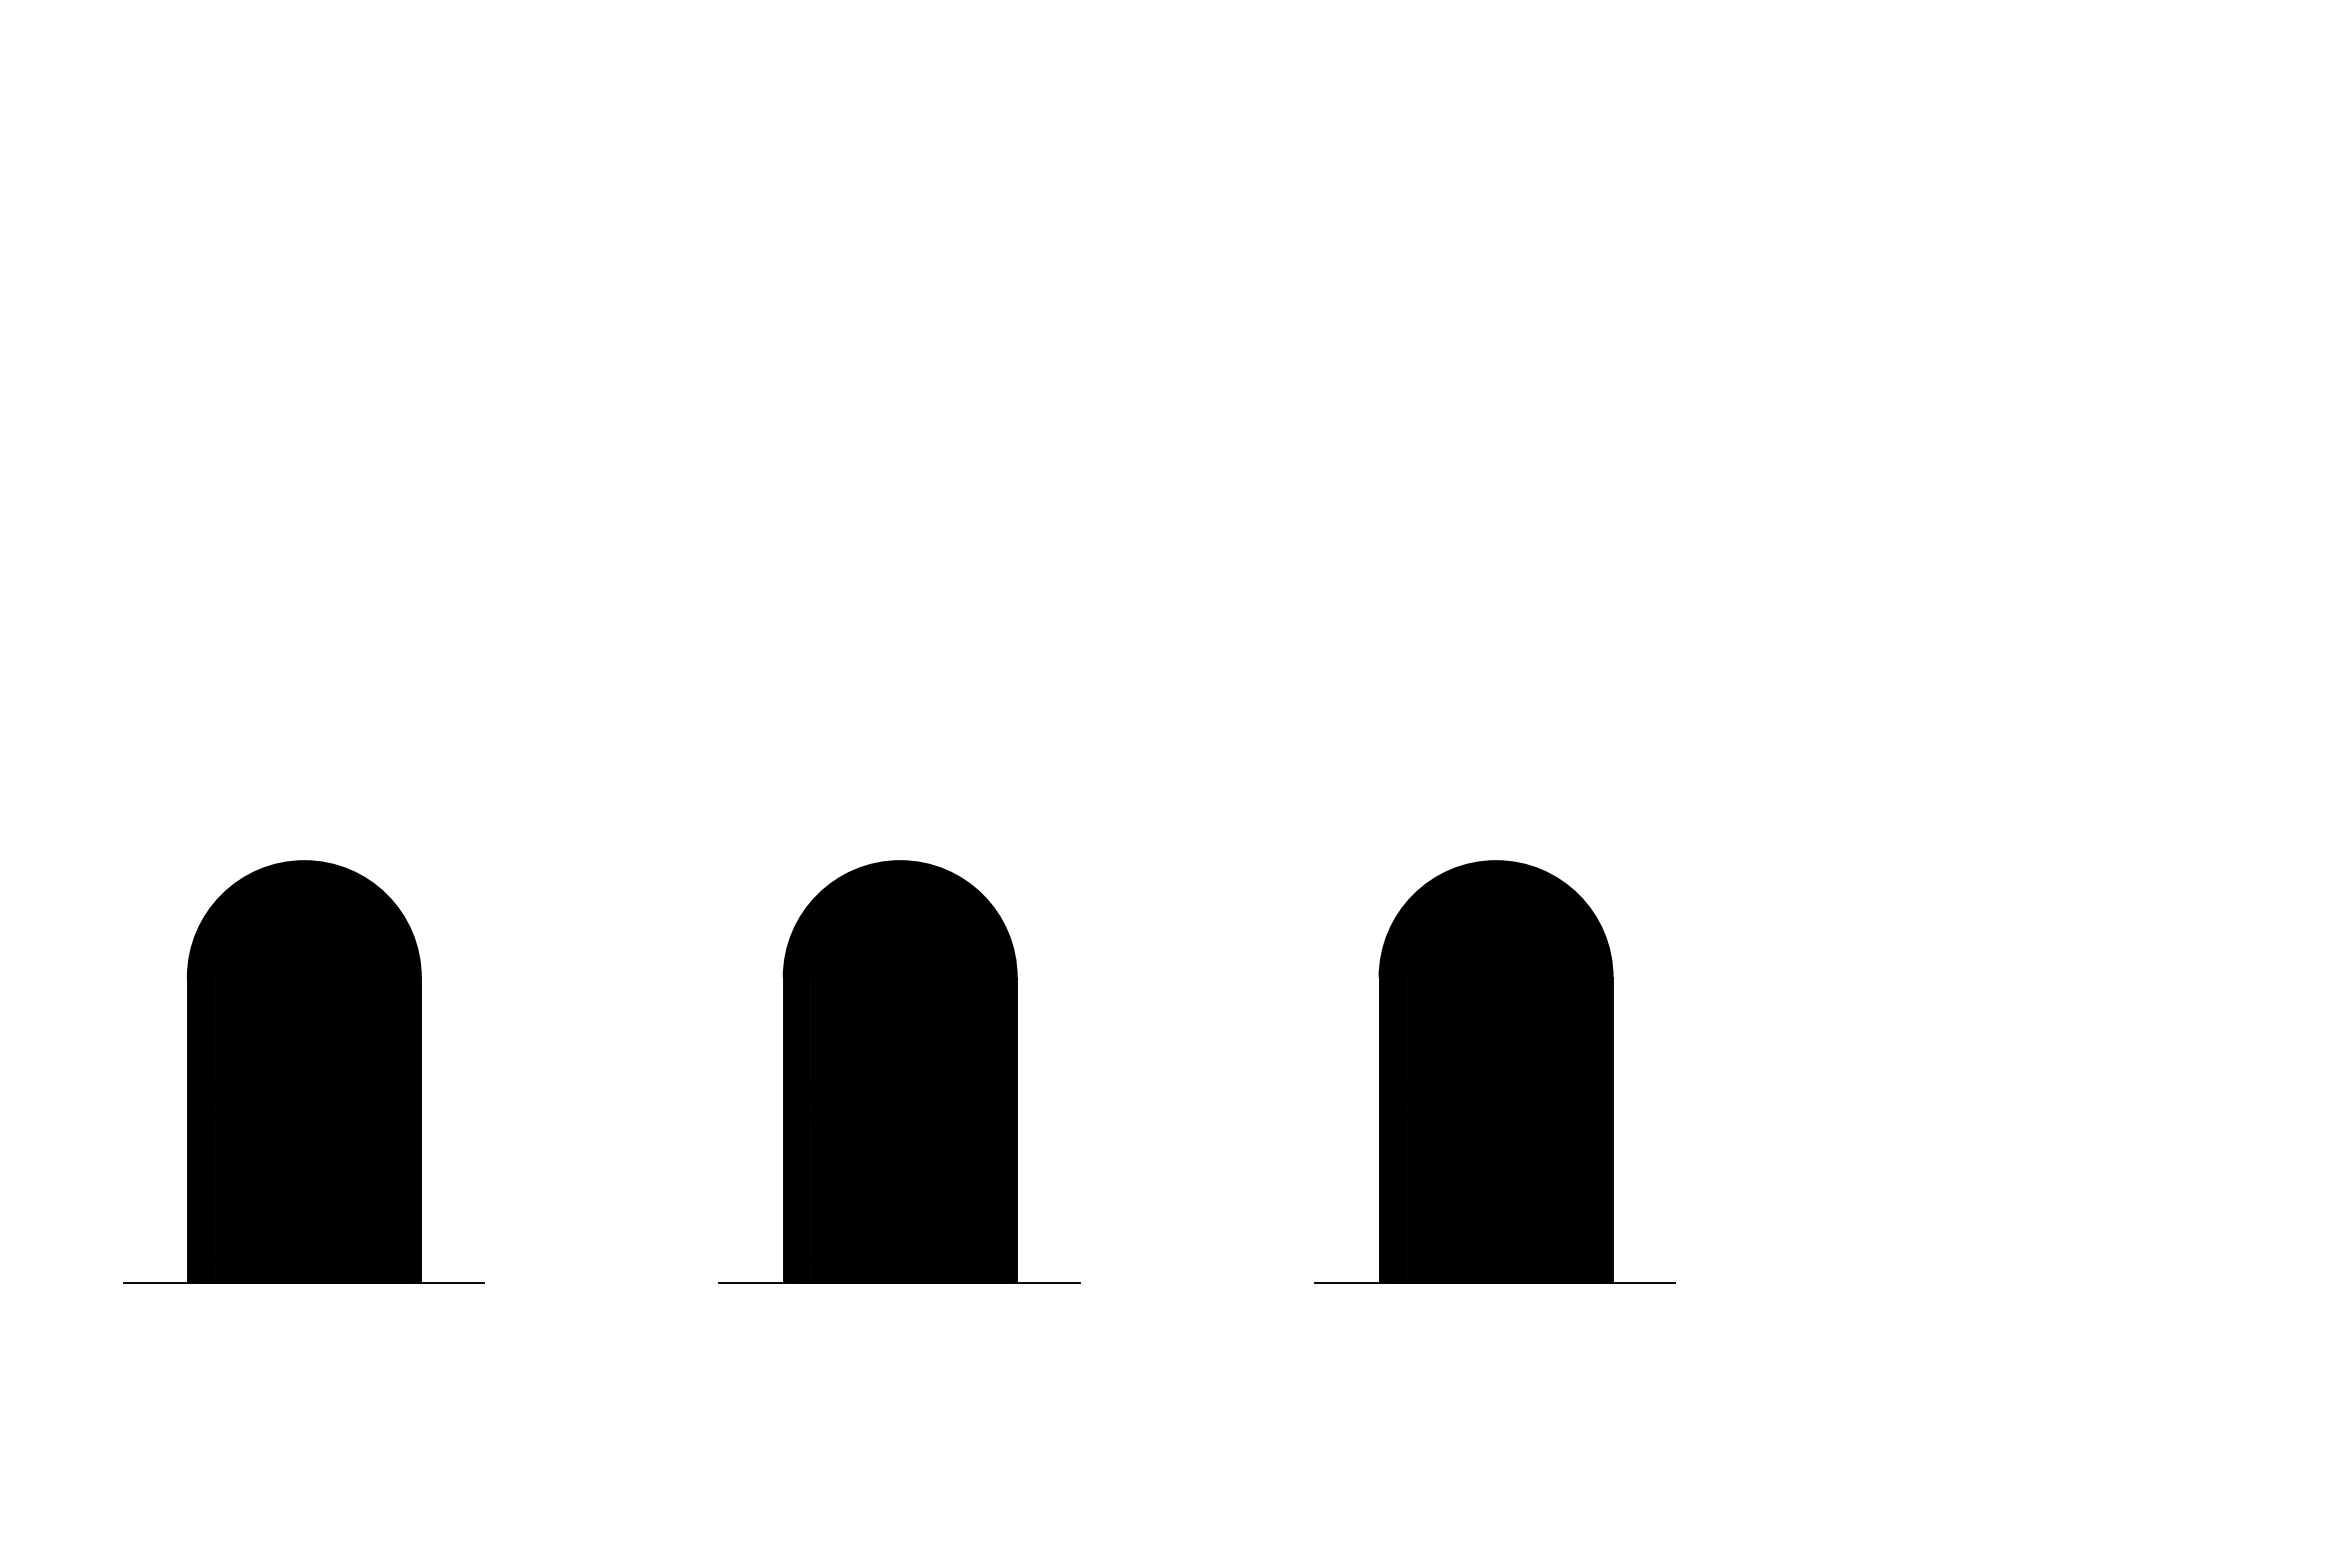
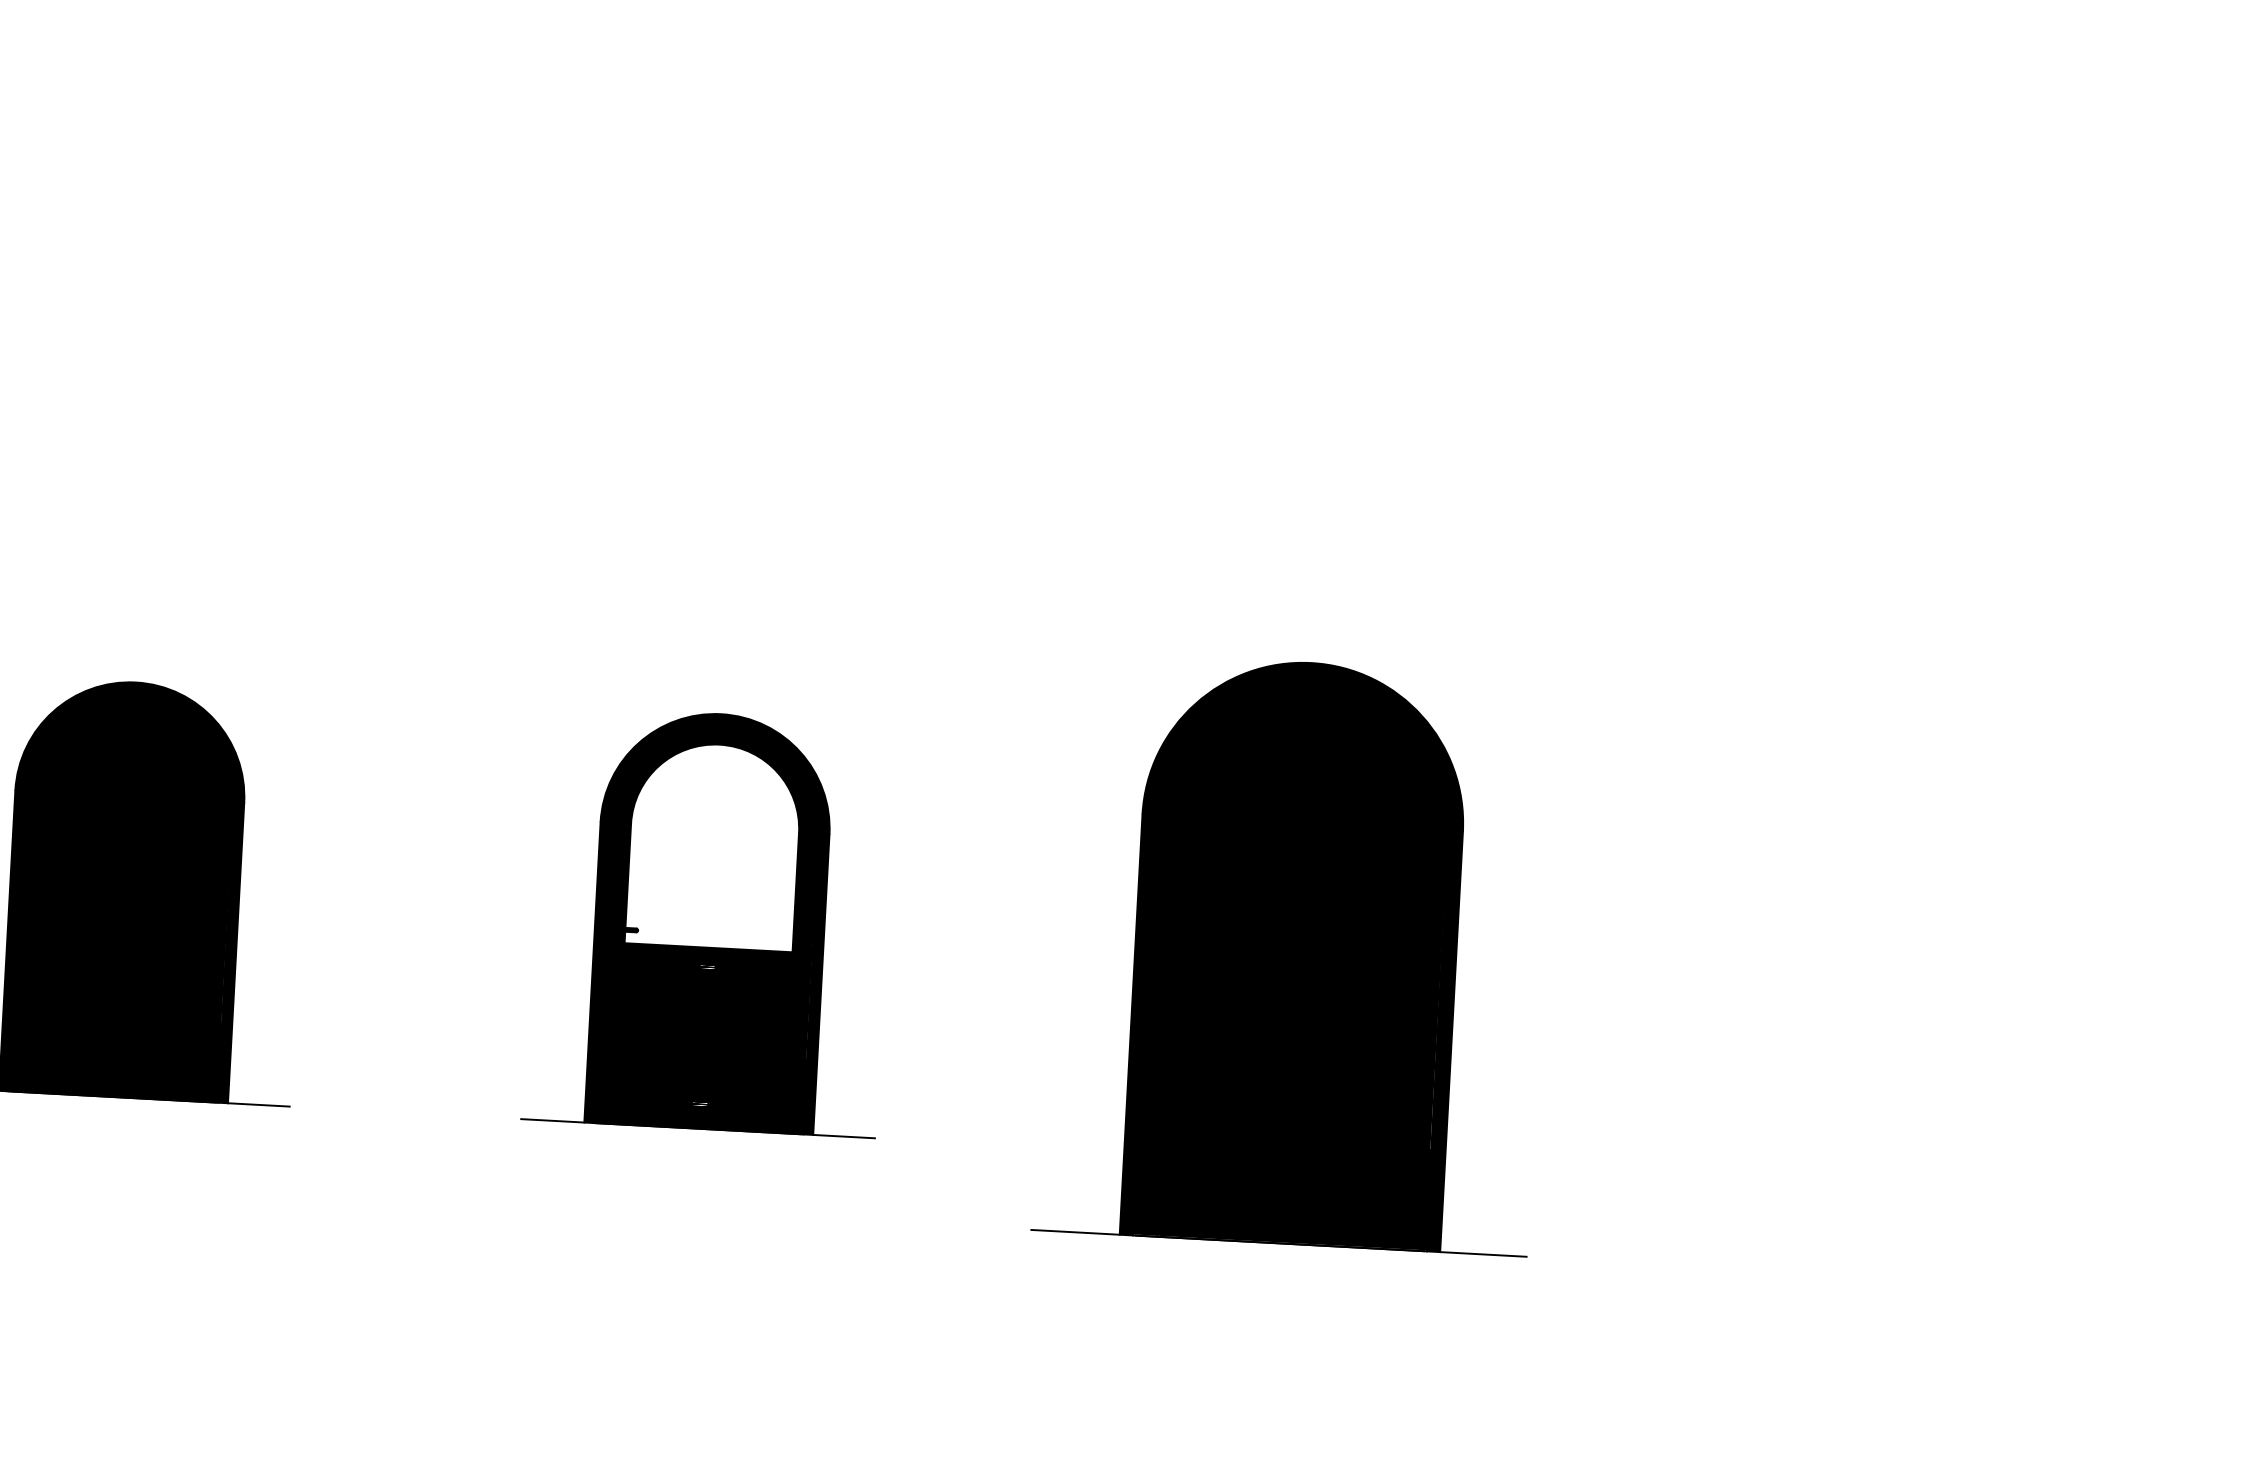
fill: (899, 995) -> (713, 846), removed
part: (1494, 1071) -> (1293, 952), size x1.4

